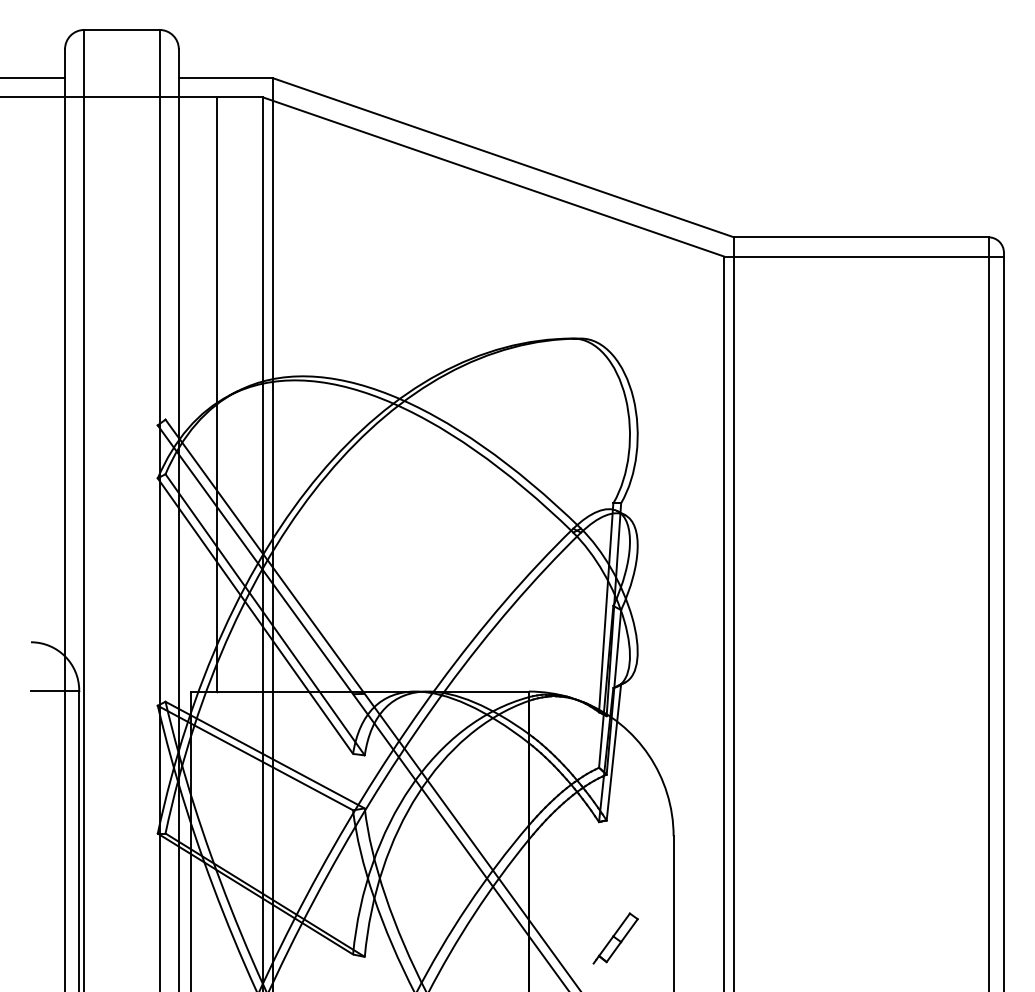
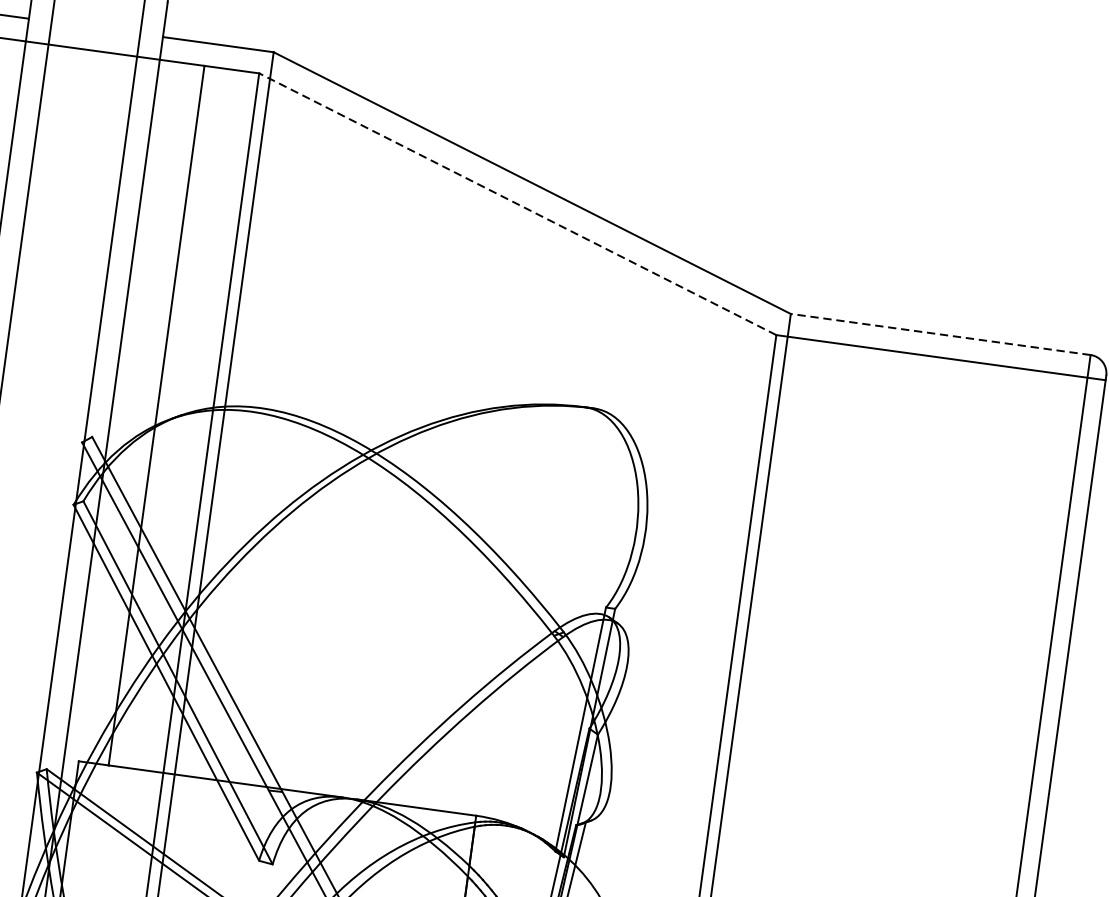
line: (493, 177) -> (517, 204), solid -> dashed
line: (860, 237) -> (939, 334), solid -> dashed

